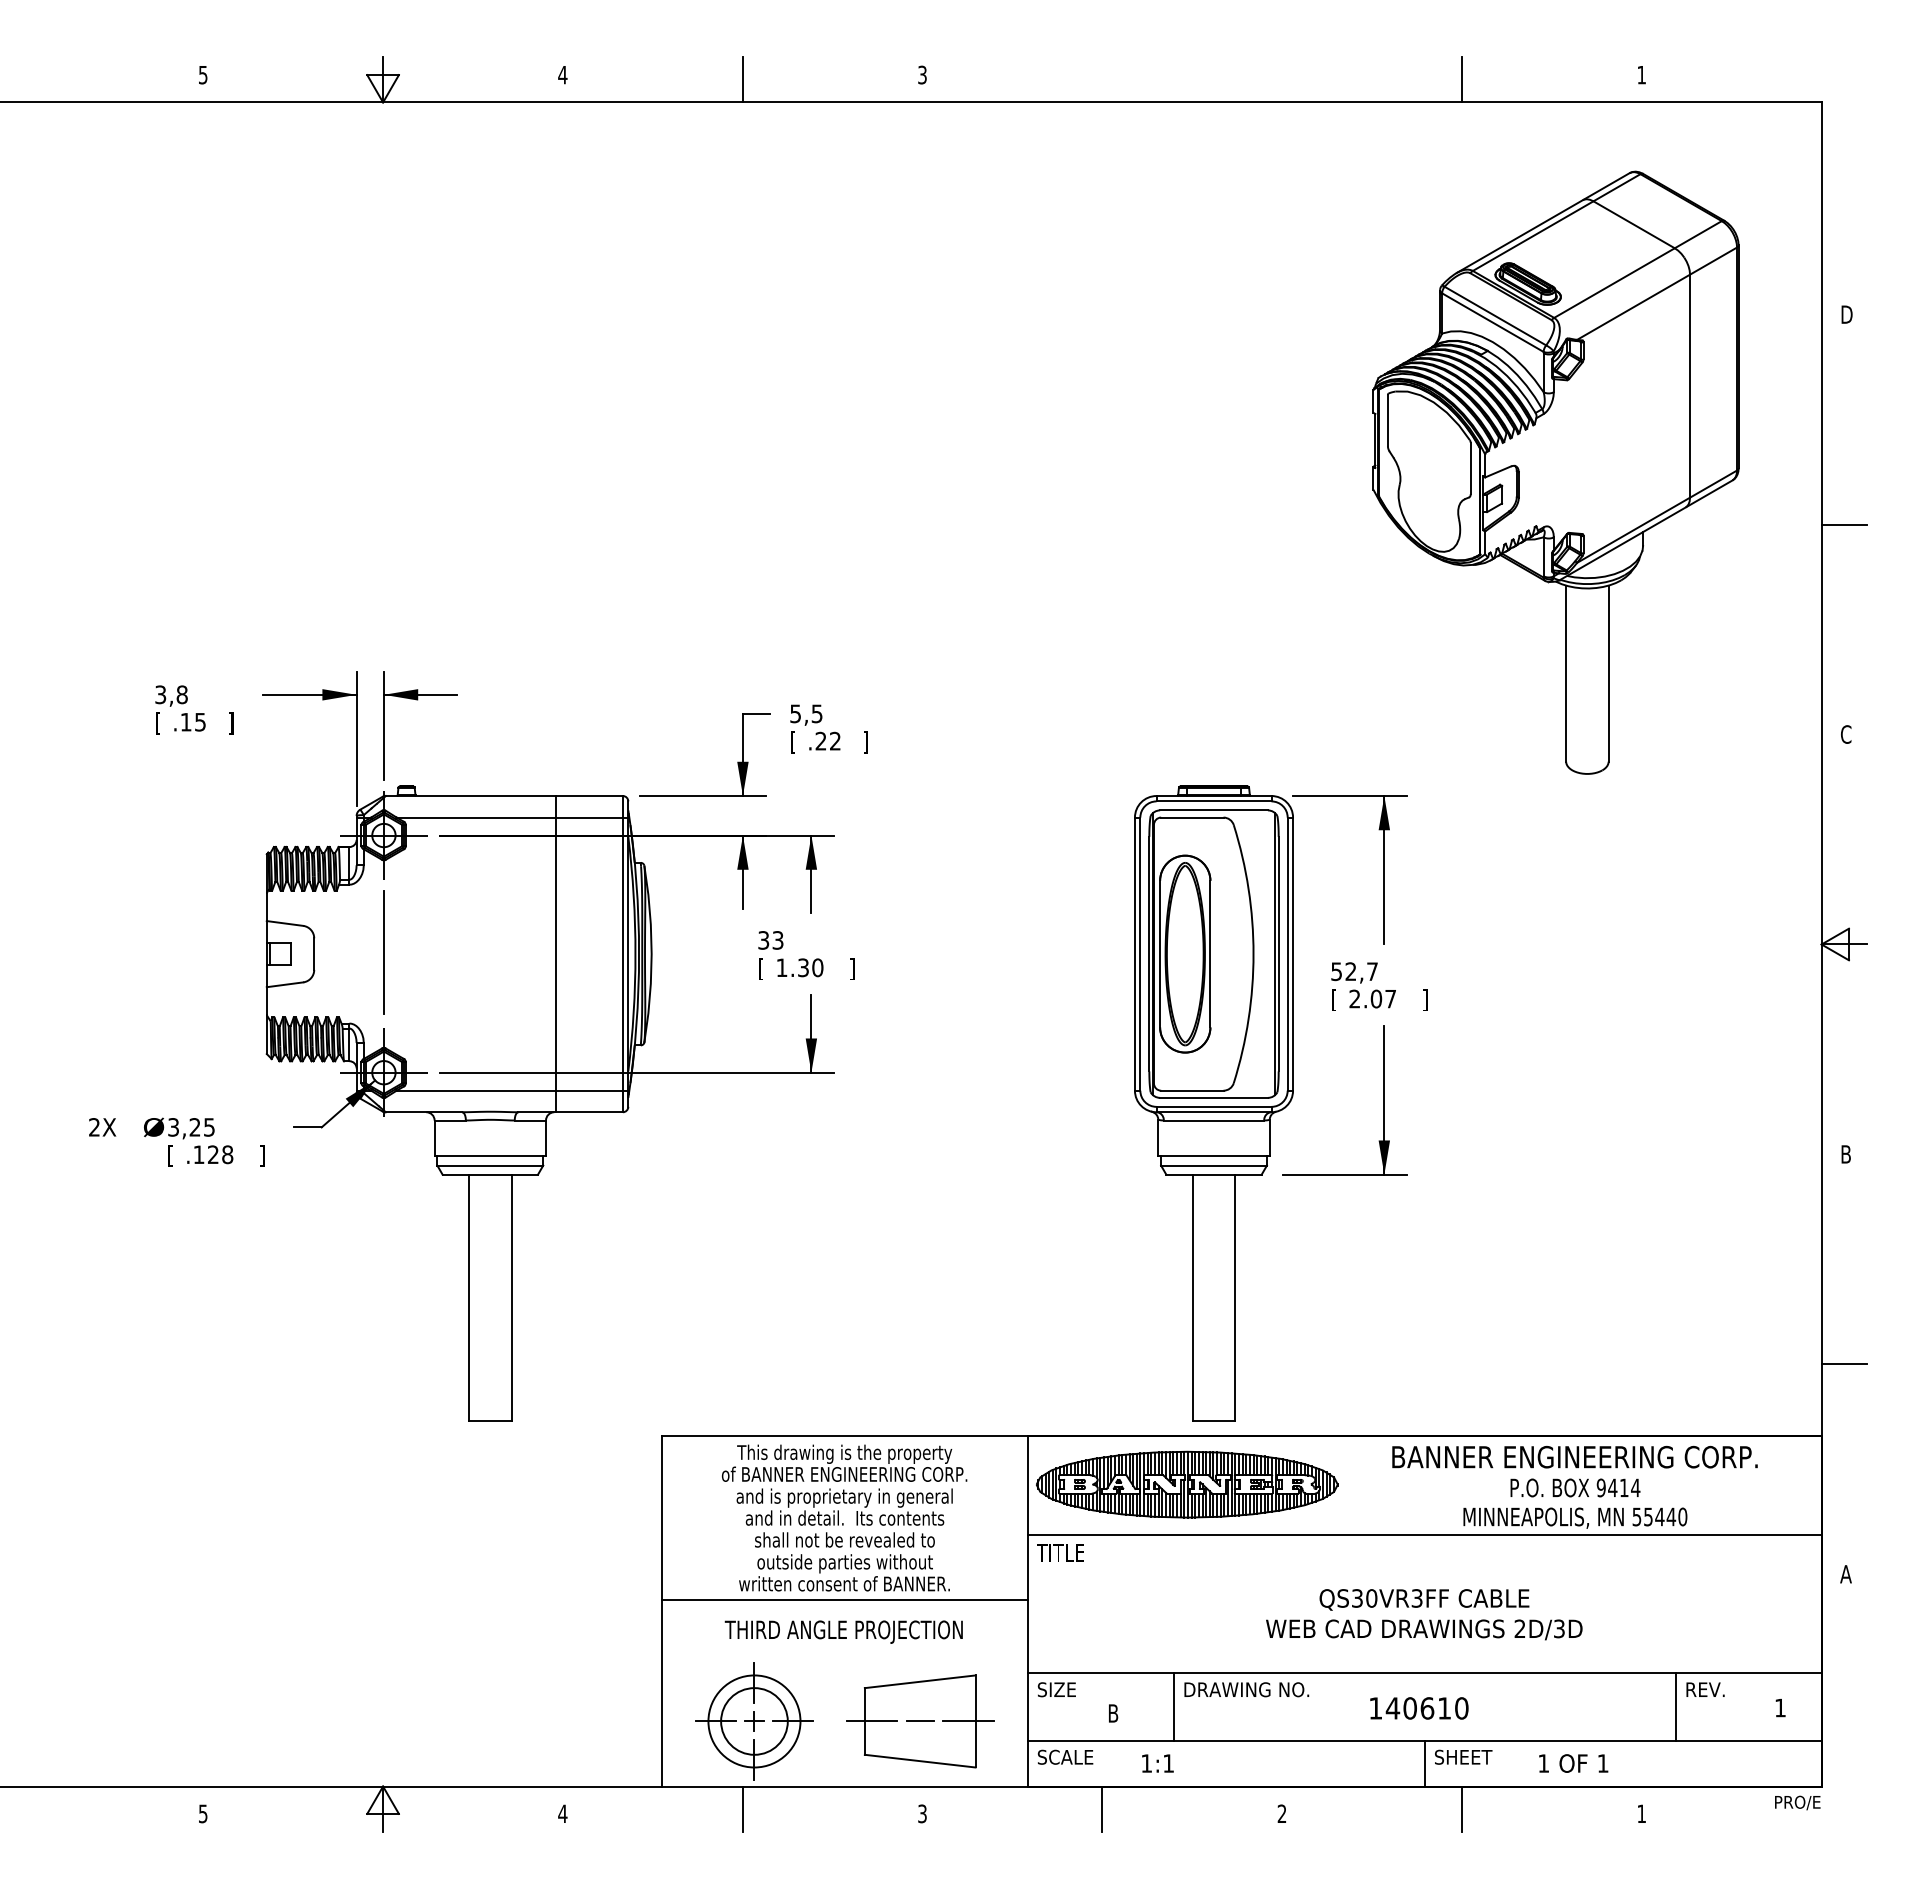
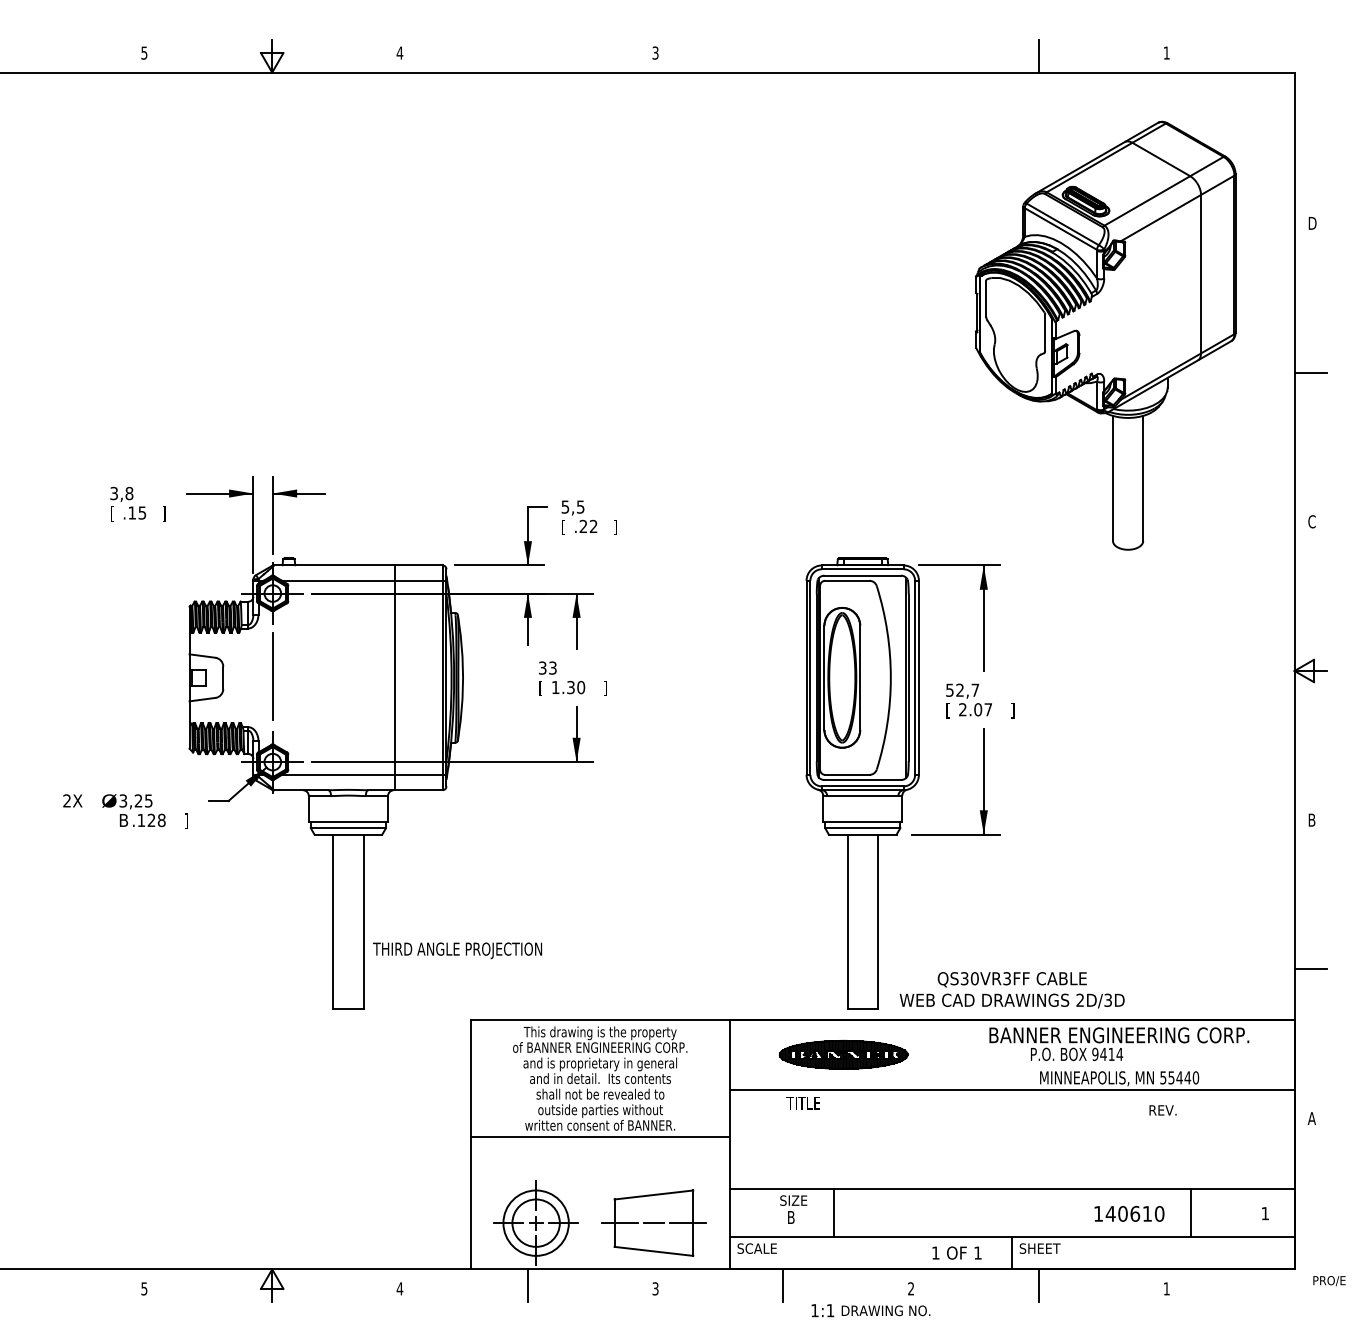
line: (742, 79) -> (527, 56), removed
text: (174, 1155) -> (123, 820), [ -> B
part: (1187, 1484) -> (843, 1054), size x0.6
text: (1575, 1487) -> (1077, 1054), moved
text: (1060, 1552) -> (803, 1103), moved
text: (1424, 1614) -> (1012, 990), moved
text: (843, 1631) -> (457, 950), moved
text: (1056, 1689) -> (793, 1200), moved
text: (1246, 1689) -> (885, 1310), moved
text: (1705, 1689) -> (1163, 1110), moved
text: (1419, 1708) -> (1129, 1213), moved
text: (1157, 1763) -> (822, 1310), moved
text: (1573, 1763) -> (956, 1253), moved
text: (1797, 1802) -> (1329, 1280), moved

